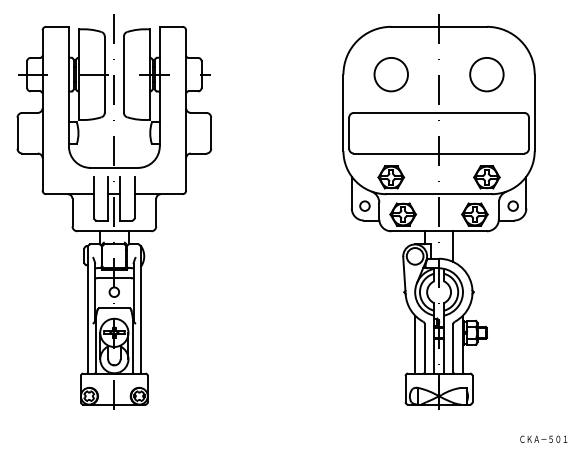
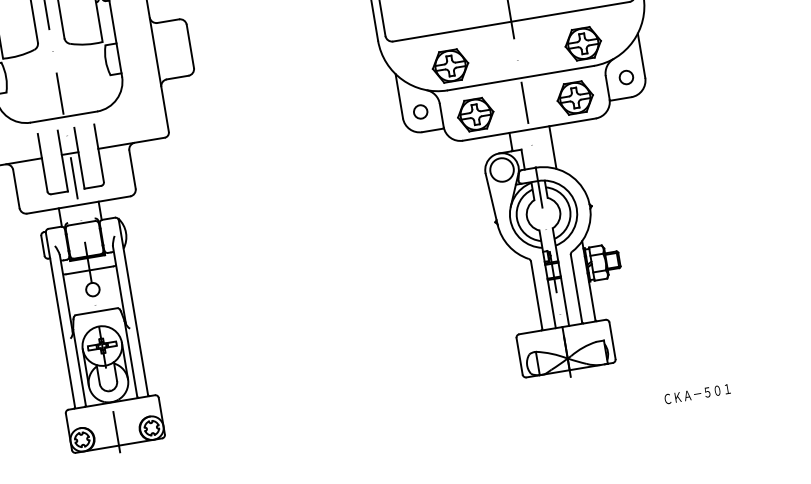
line: (415, 343) -> (522, 290), removed
text: (543, 438) -> (696, 392), moved

